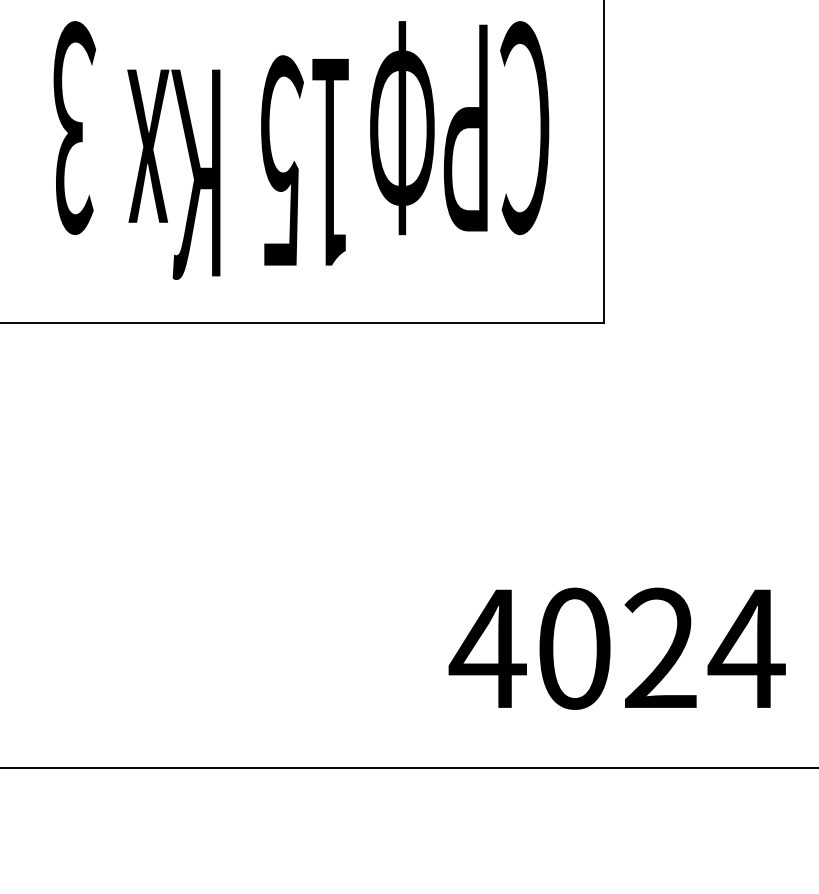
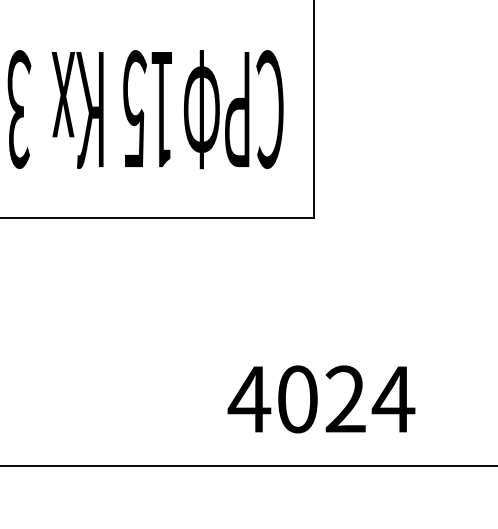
text: (304, 160) -> (147, 108), moved
text: (173, 174) -> (77, 110), moved

